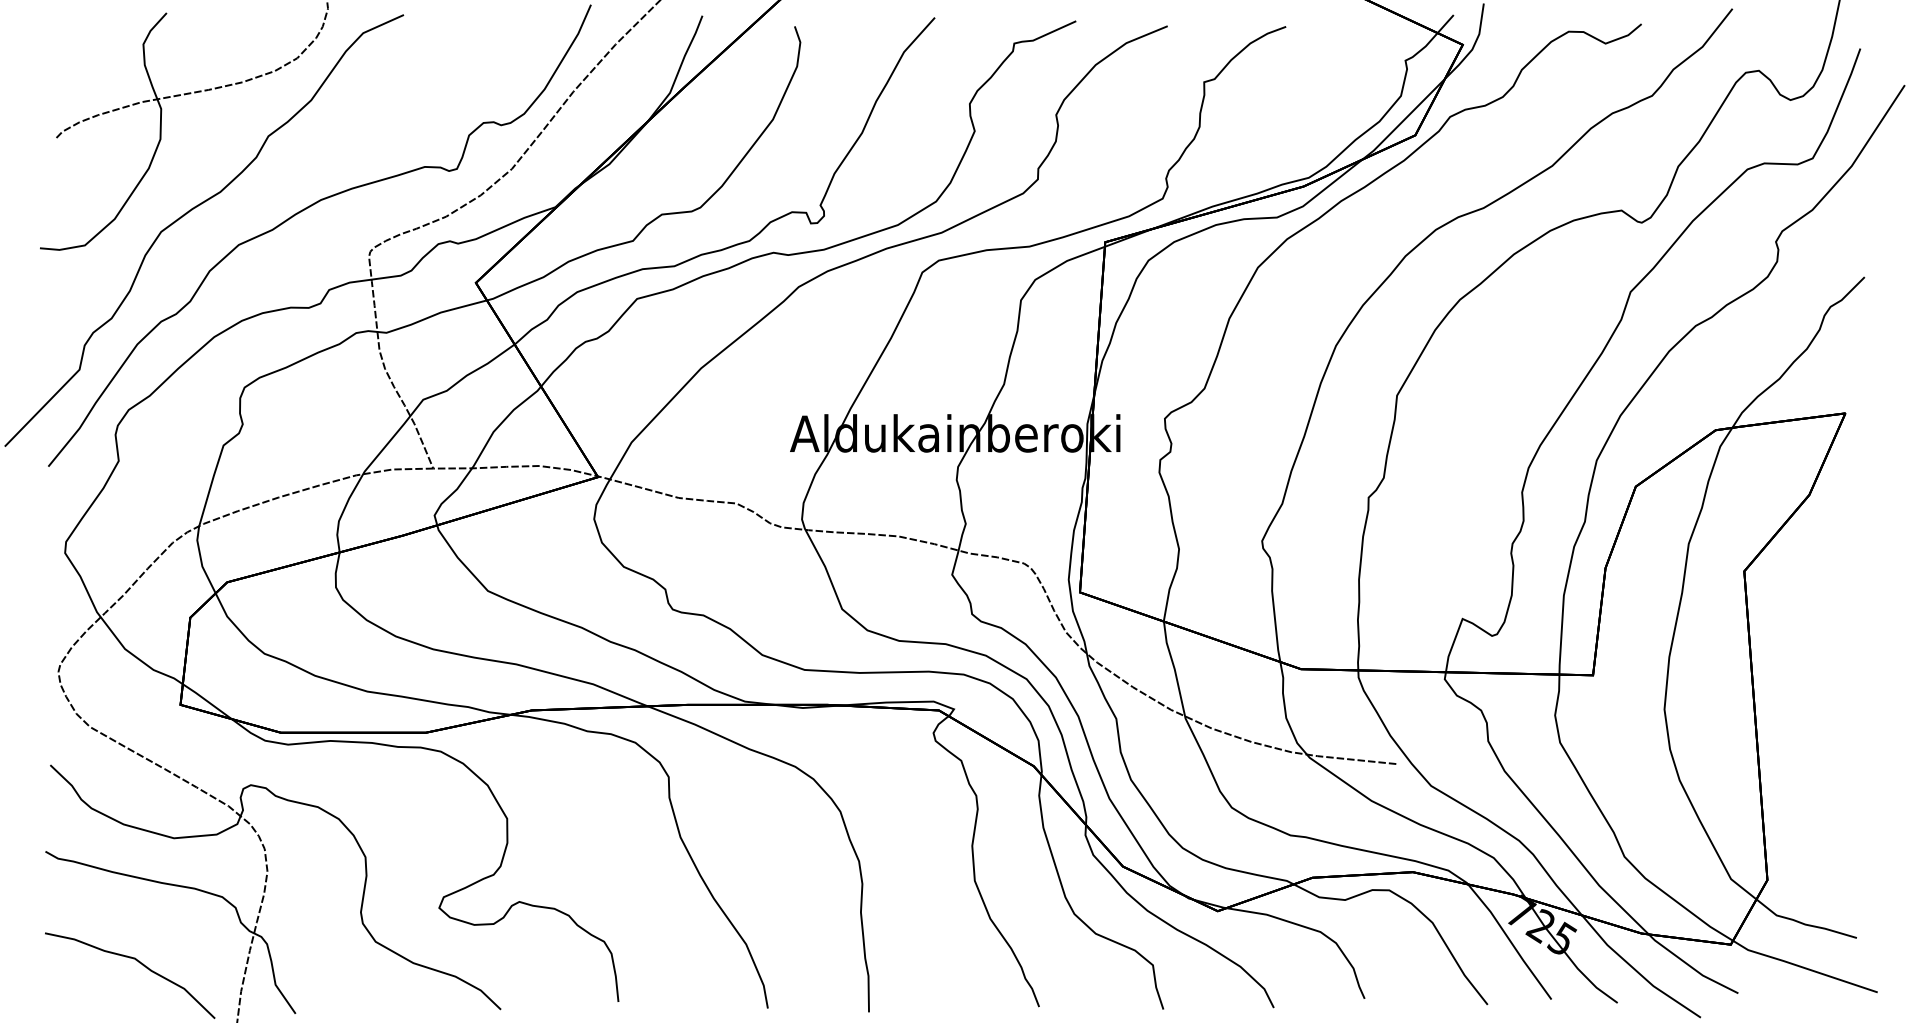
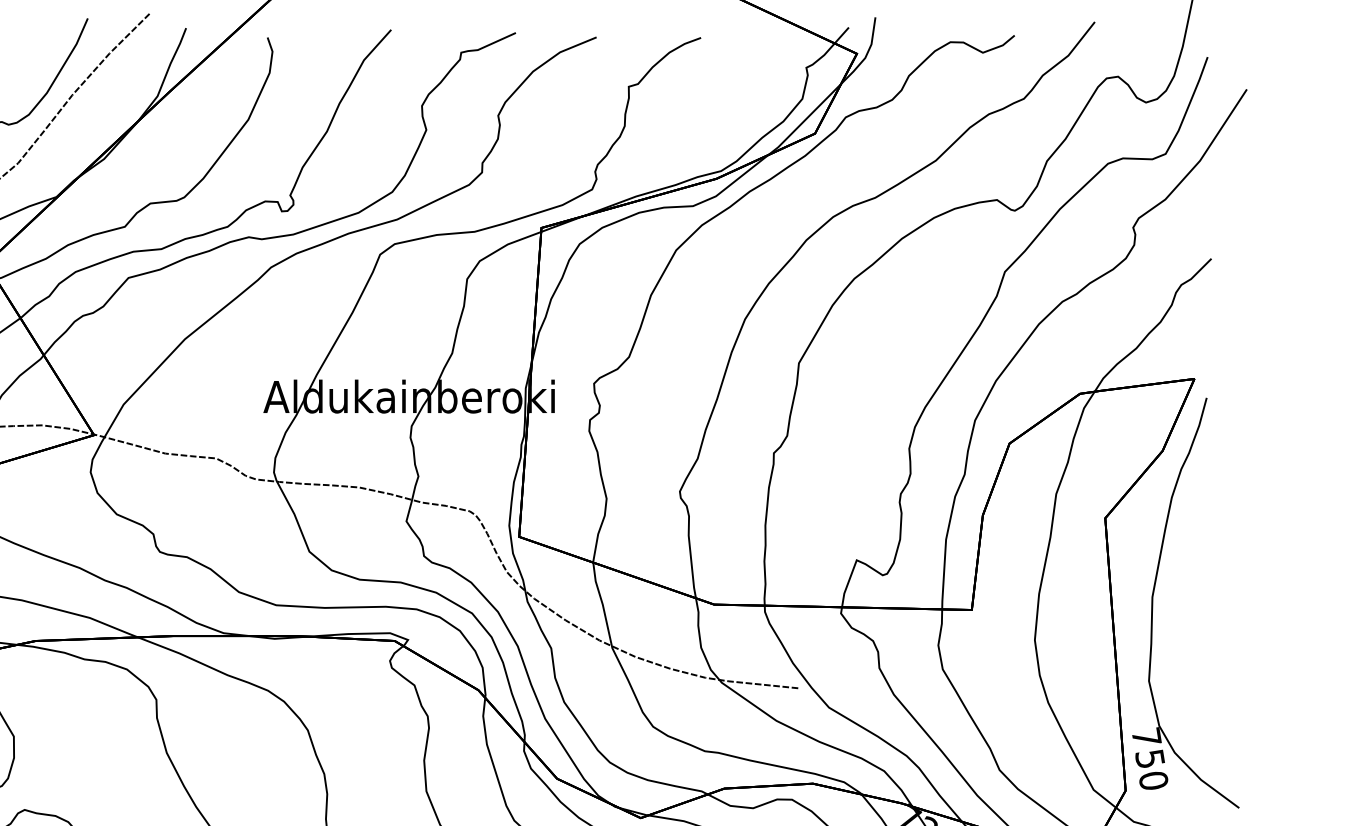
part: (1798, 667) -> (1153, 603), added

